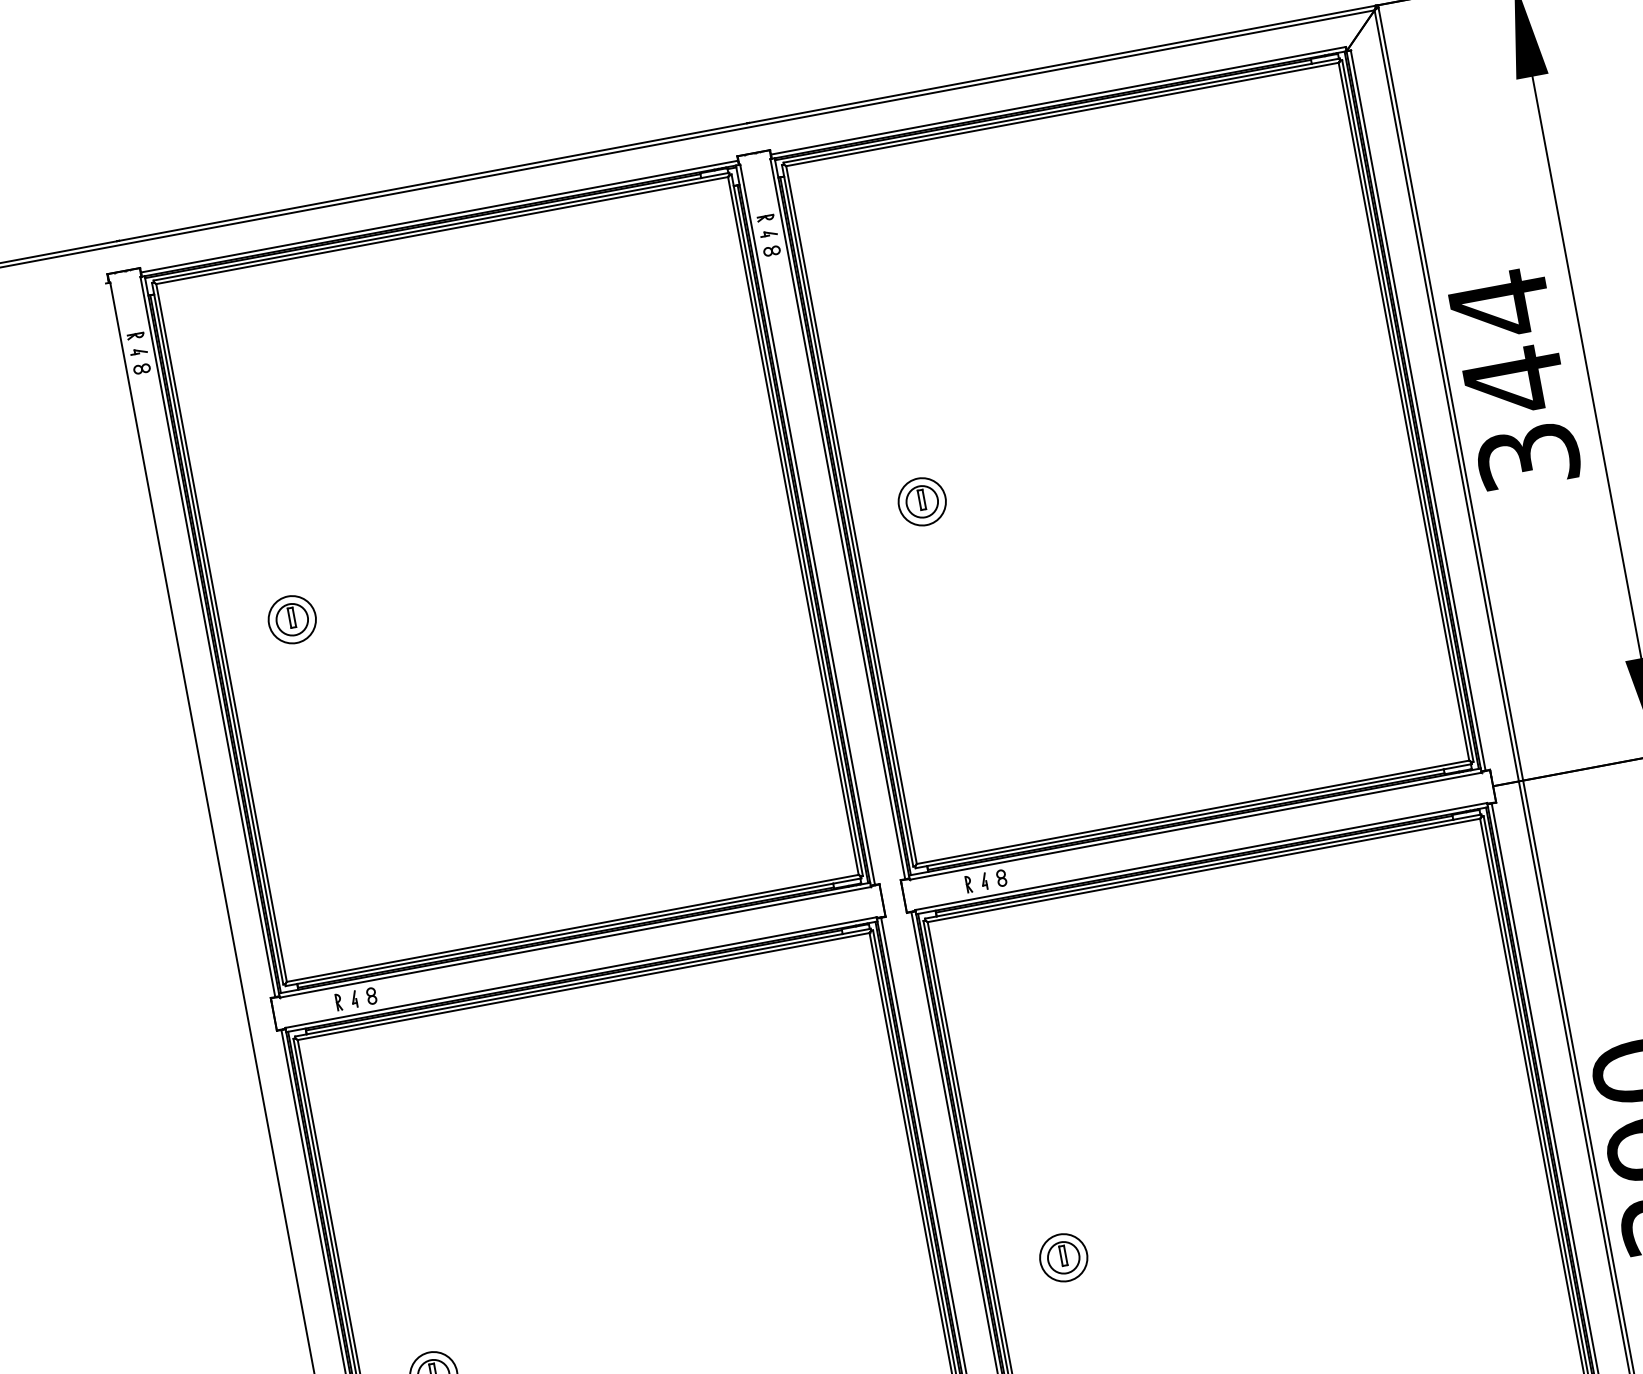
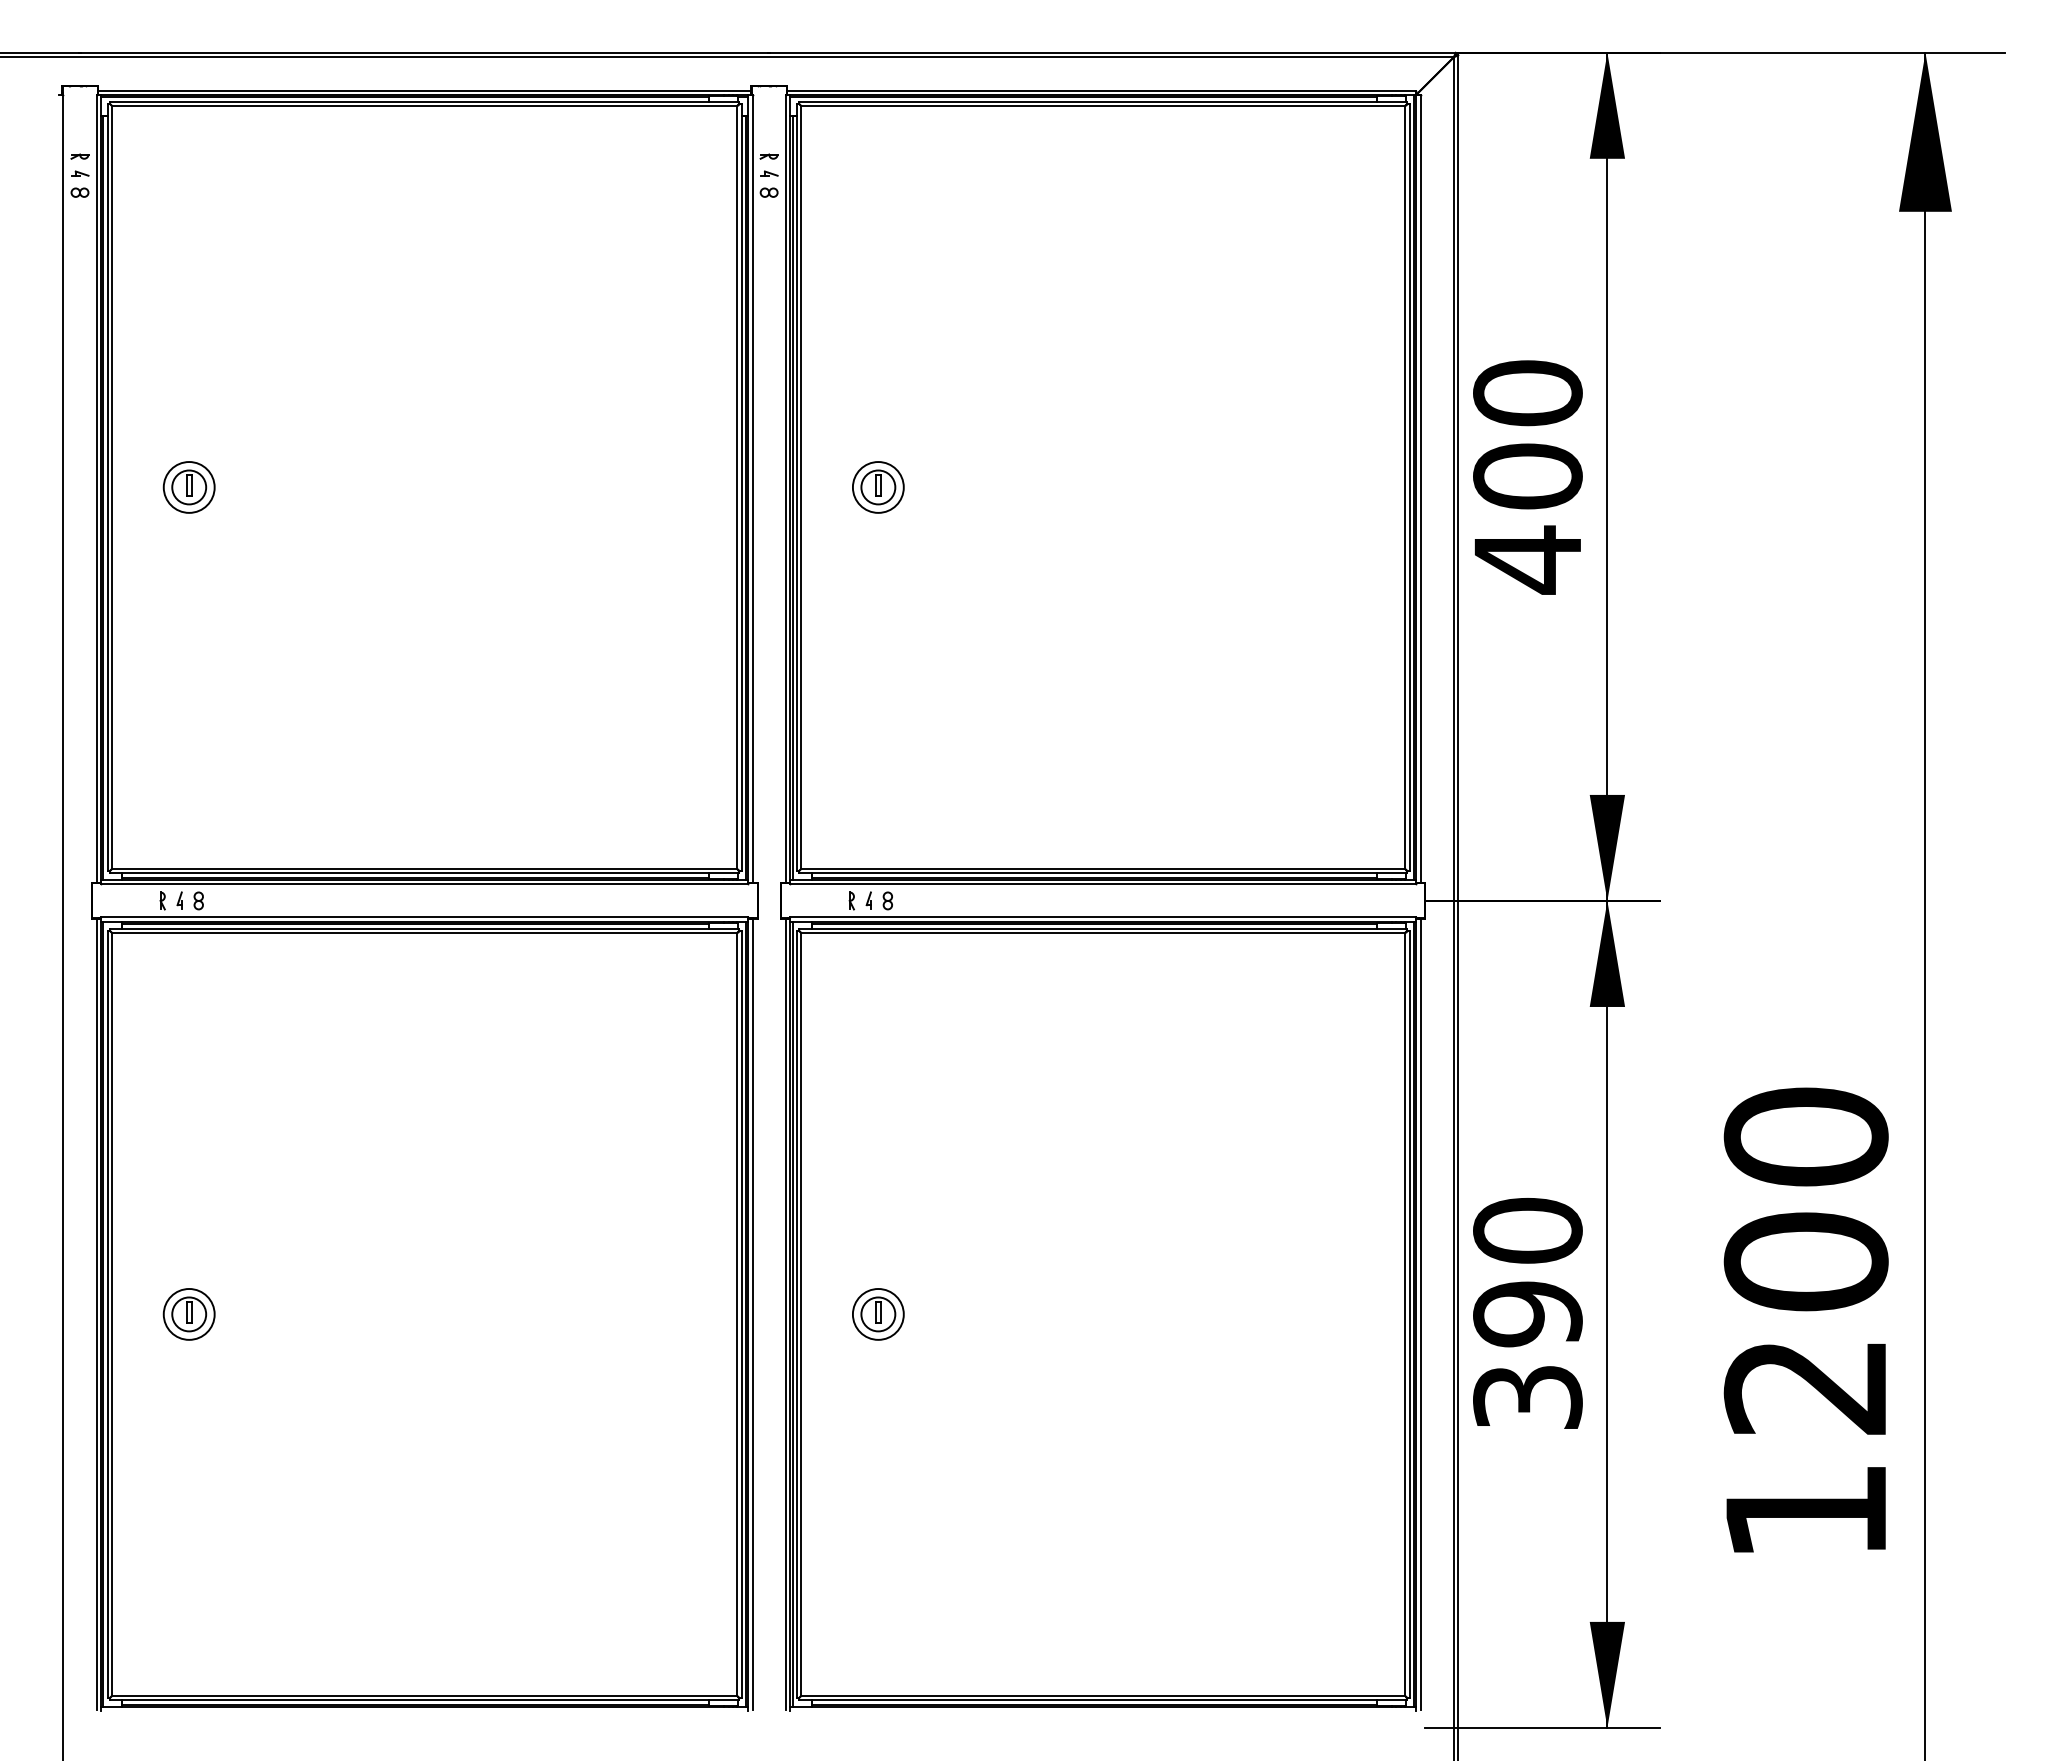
text: (1513, 380) -> (1527, 476), 344 -> 400

